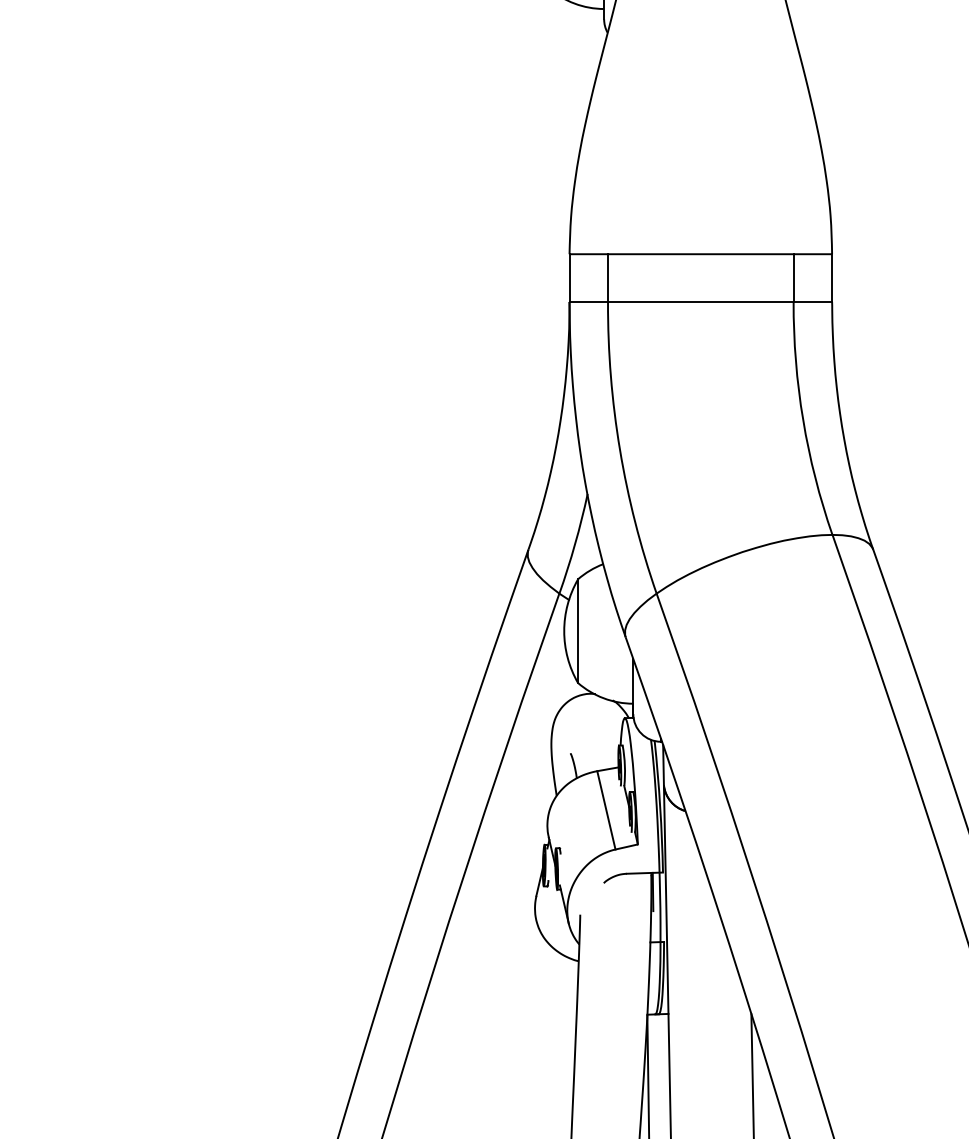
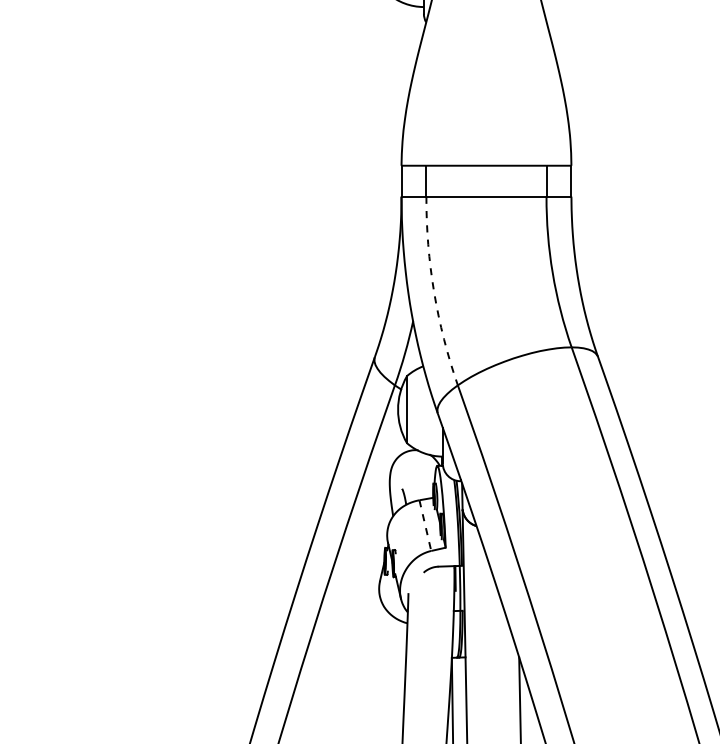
arc: (620, 450) -> (434, 292), solid -> dashed
line: (606, 811) -> (425, 526), solid -> dashed

